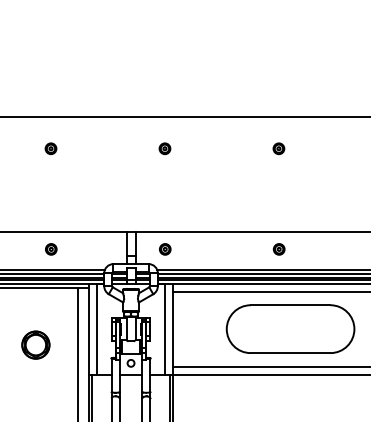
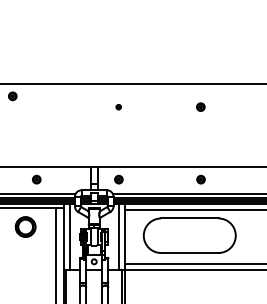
part: (50, 148) -> (12, 96), moved
part: (164, 148) -> (118, 106), size x0.6
part: (290, 328) -> (189, 235), moved
part: (35, 344) -> (25, 226), moved

